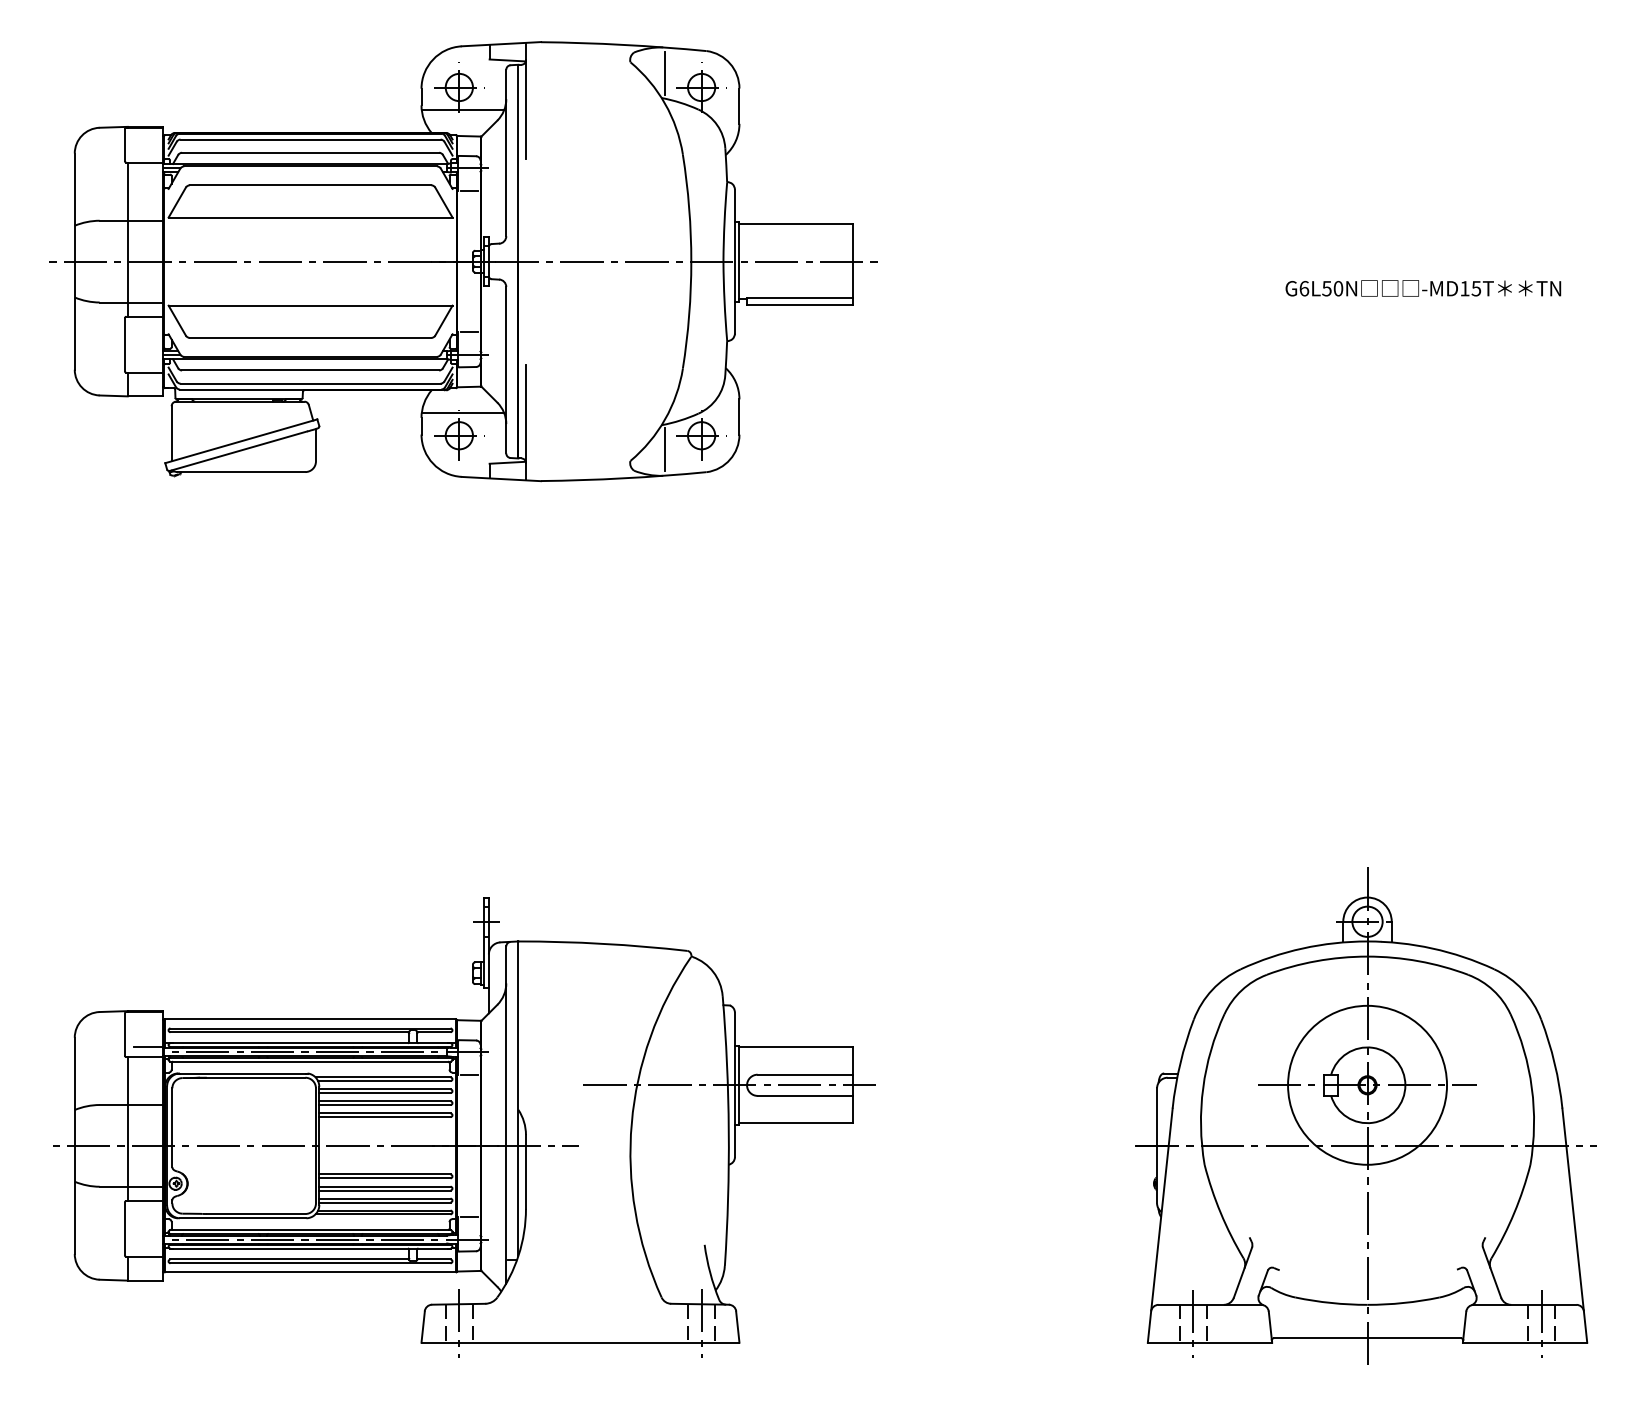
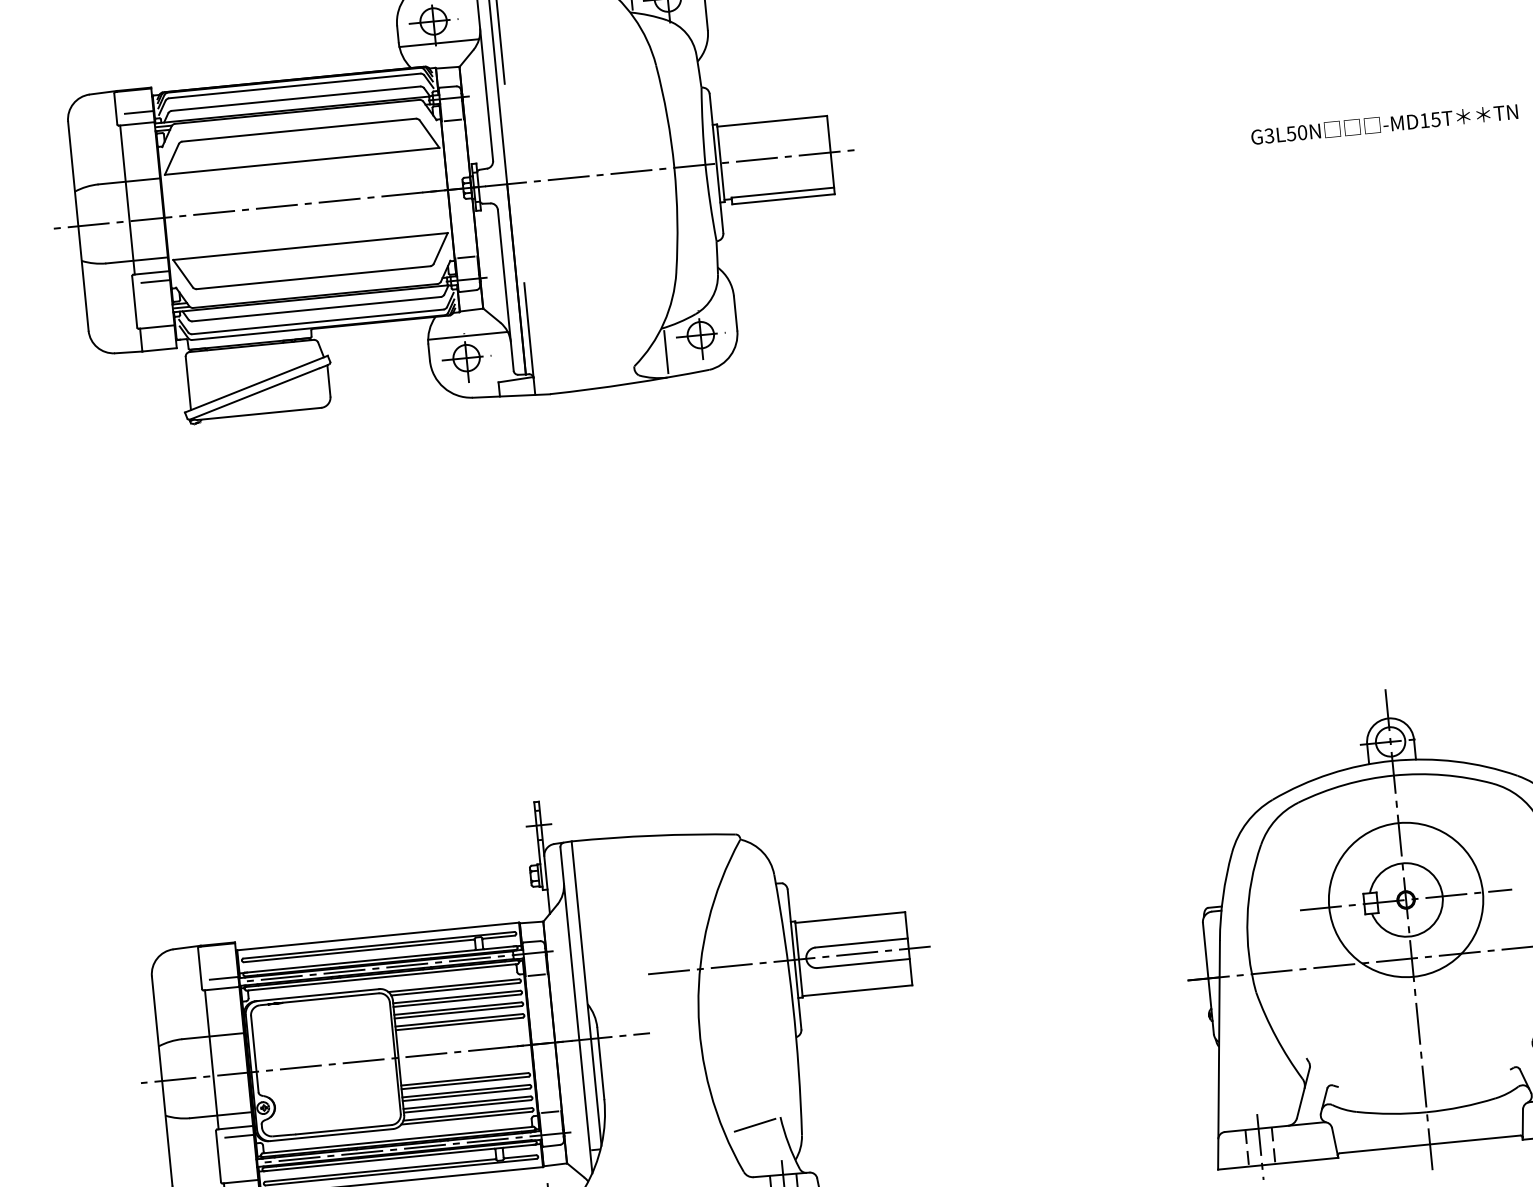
line: (148, 151) -> (139, 112), added
text: (1304, 288) -> (1269, 135), G6L50N -> G3L50N
line: (148, 325) -> (155, 281), added
line: (148, 1210) -> (239, 1136), added
line: (677, 1250) -> (754, 1125), added

